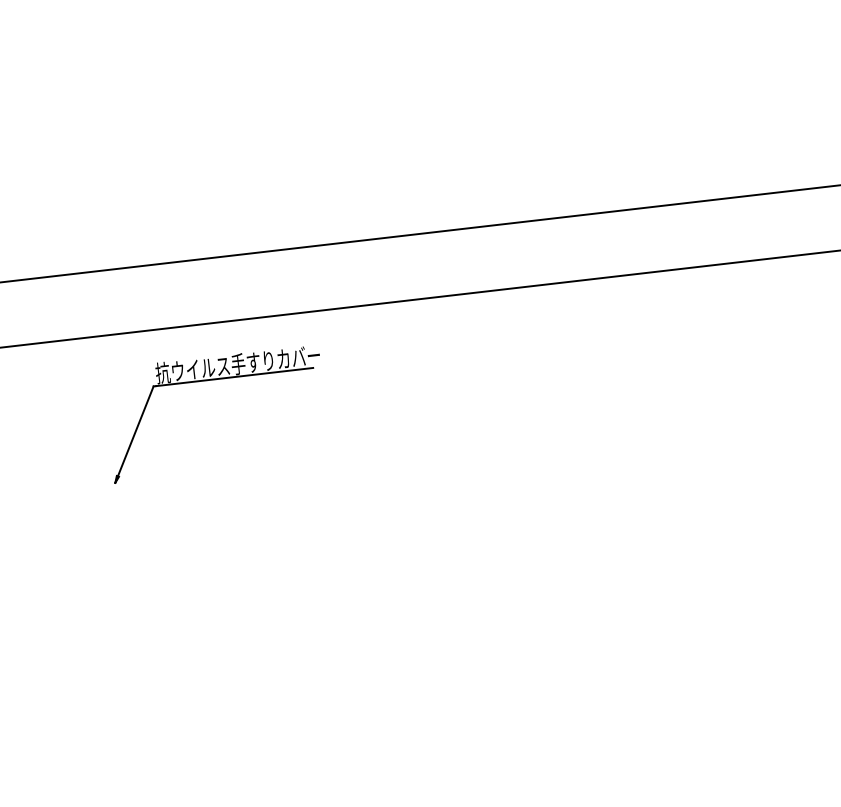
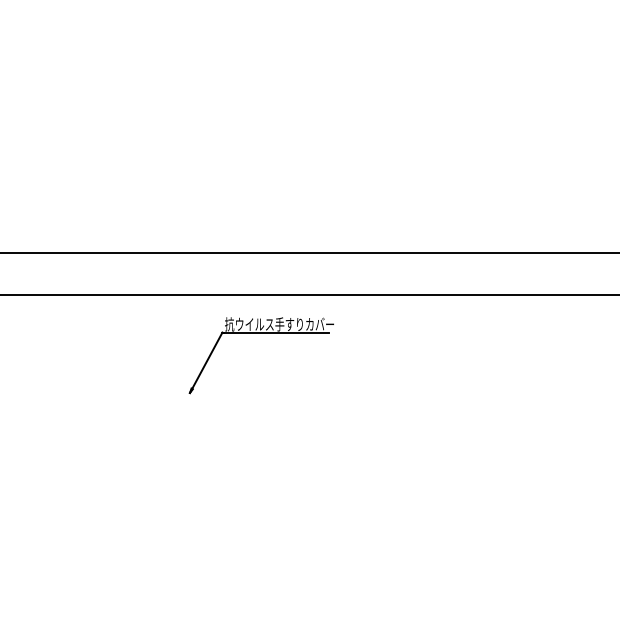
part: (210, 381) -> (260, 333), moved

